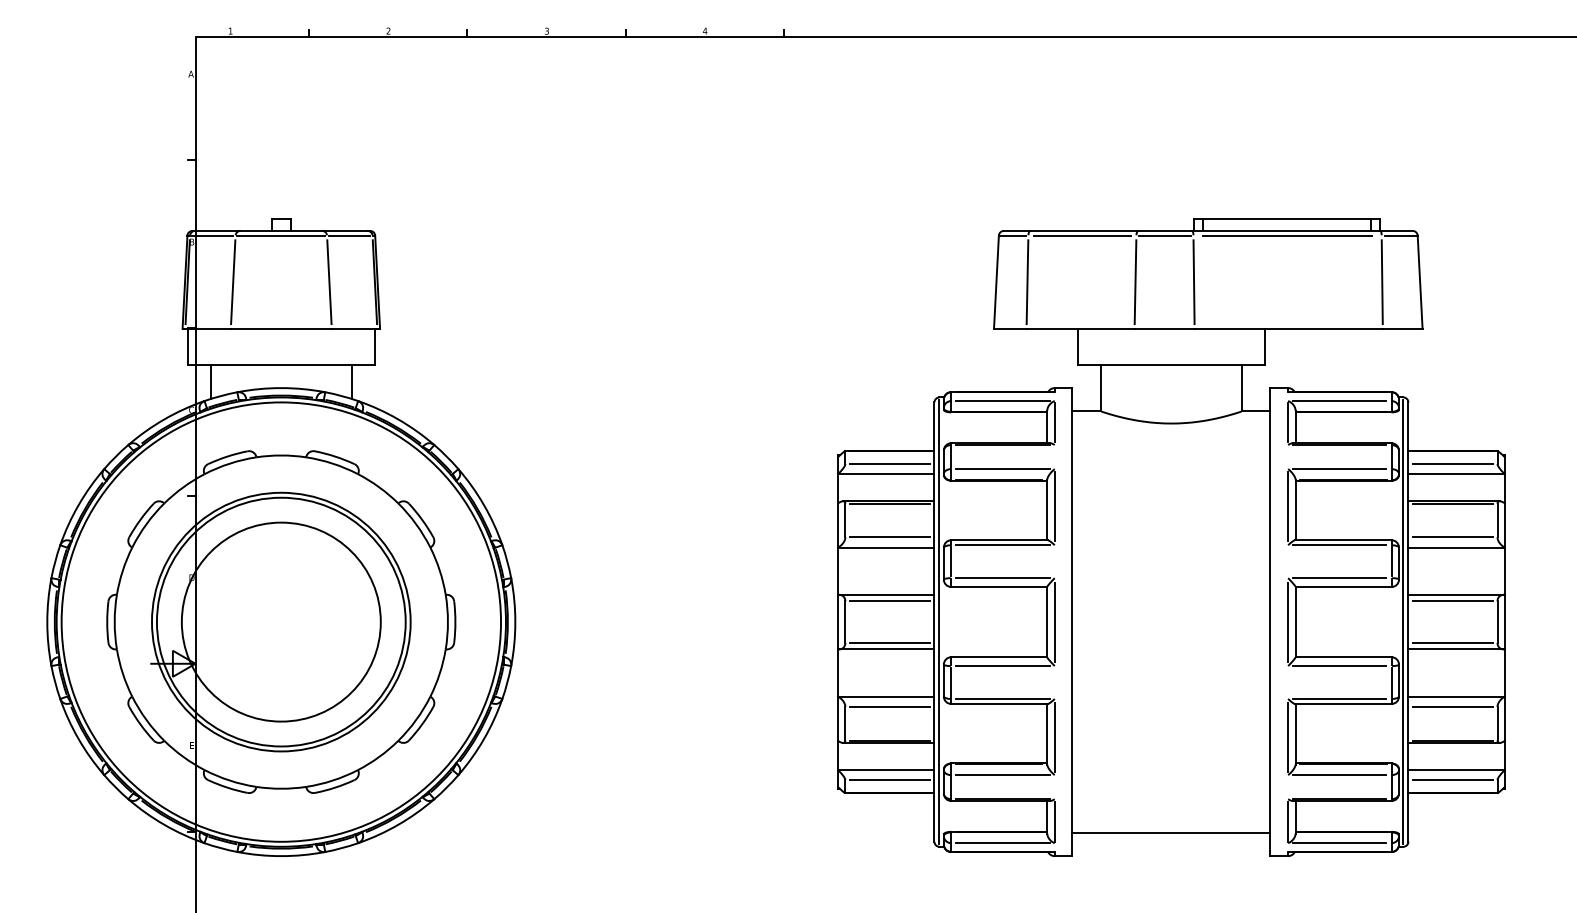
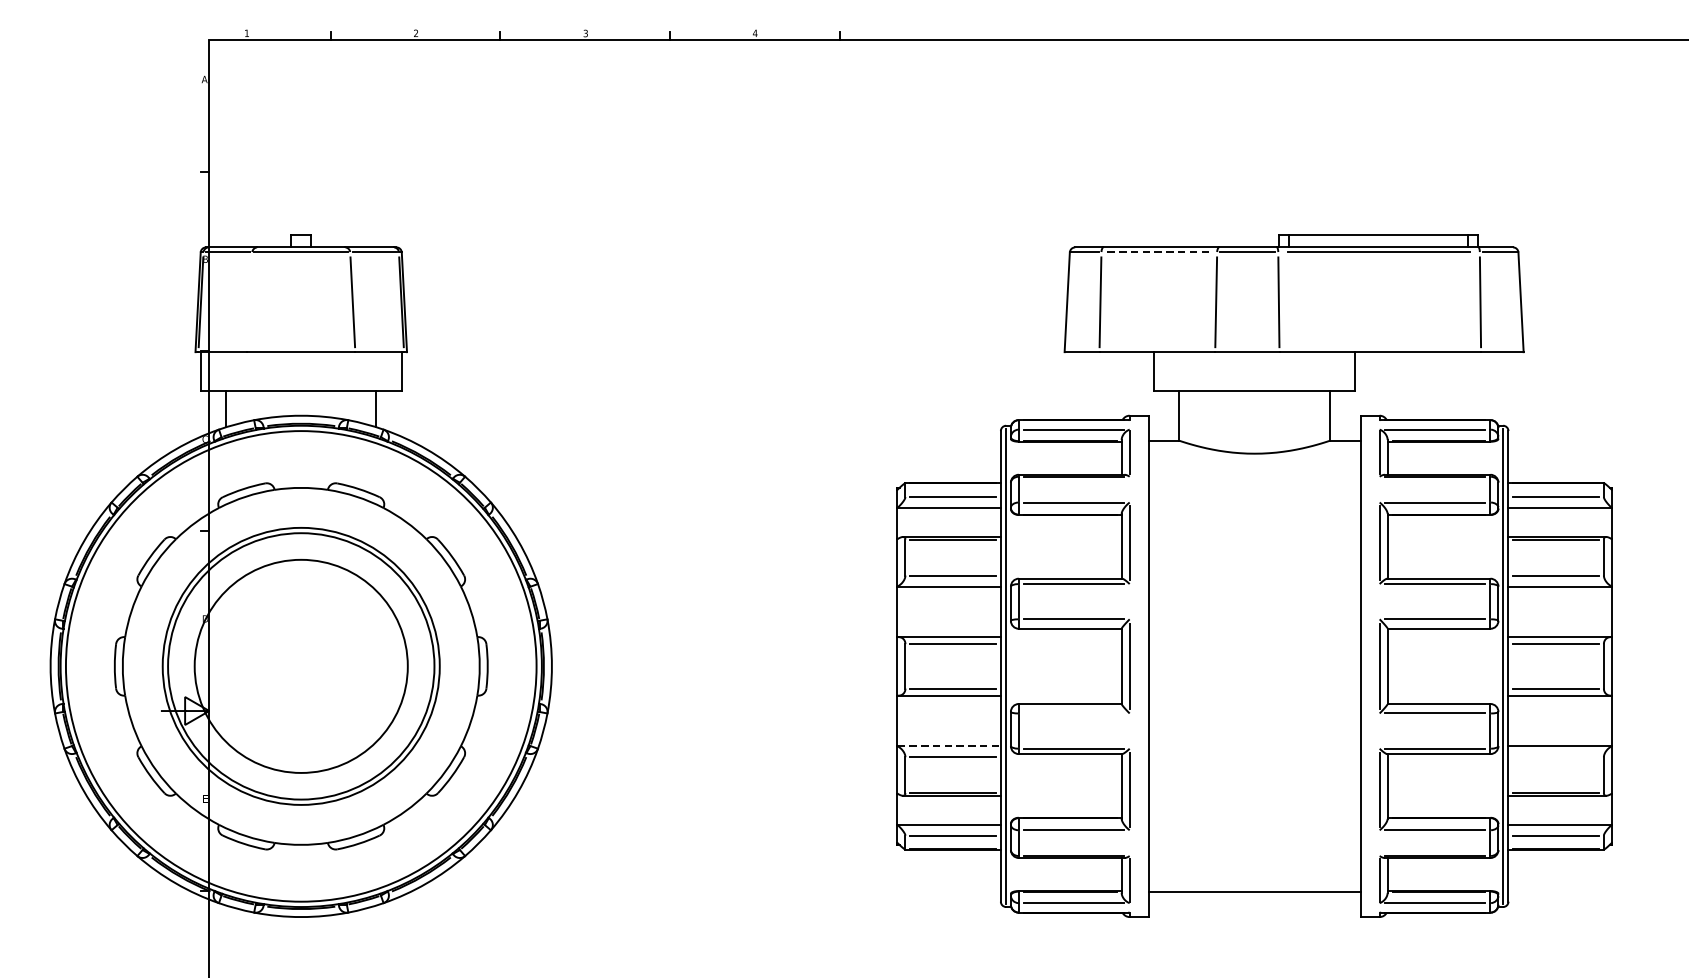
line: (1082, 235) -> (1159, 252), solid -> dashed
line: (233, 282) -> (250, 302), removed
line: (1002, 666) -> (1073, 713), removed
line: (886, 696) -> (949, 746), solid -> dashed
line: (1452, 706) -> (1555, 756), removed

